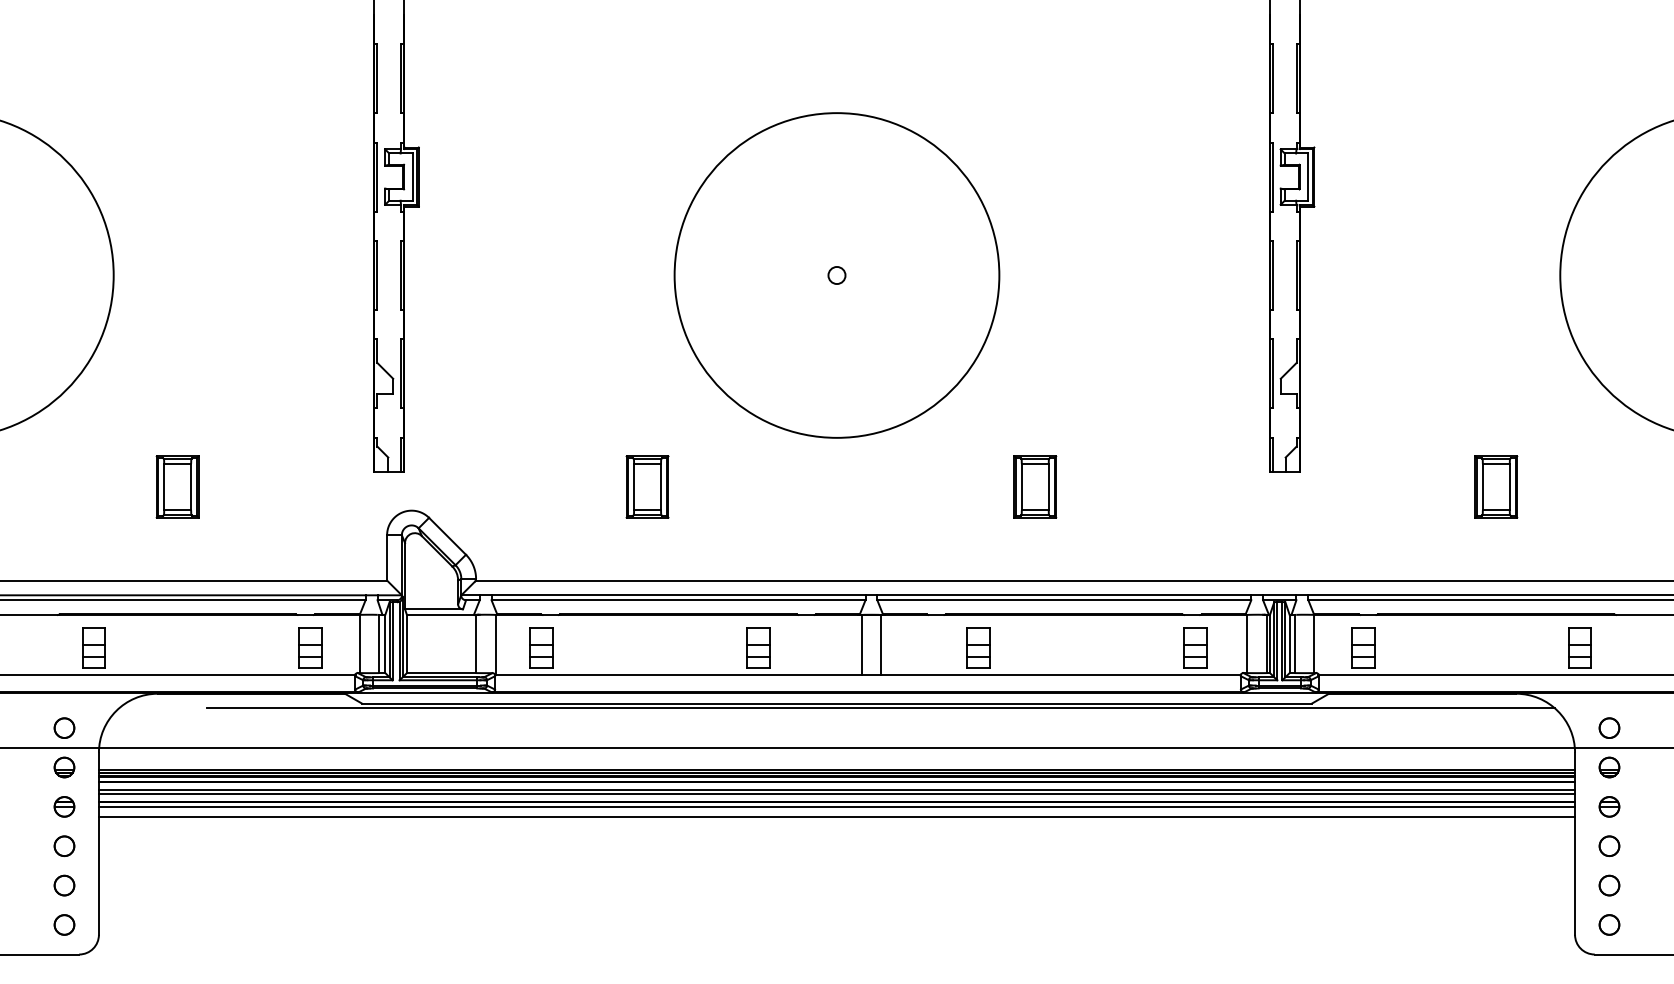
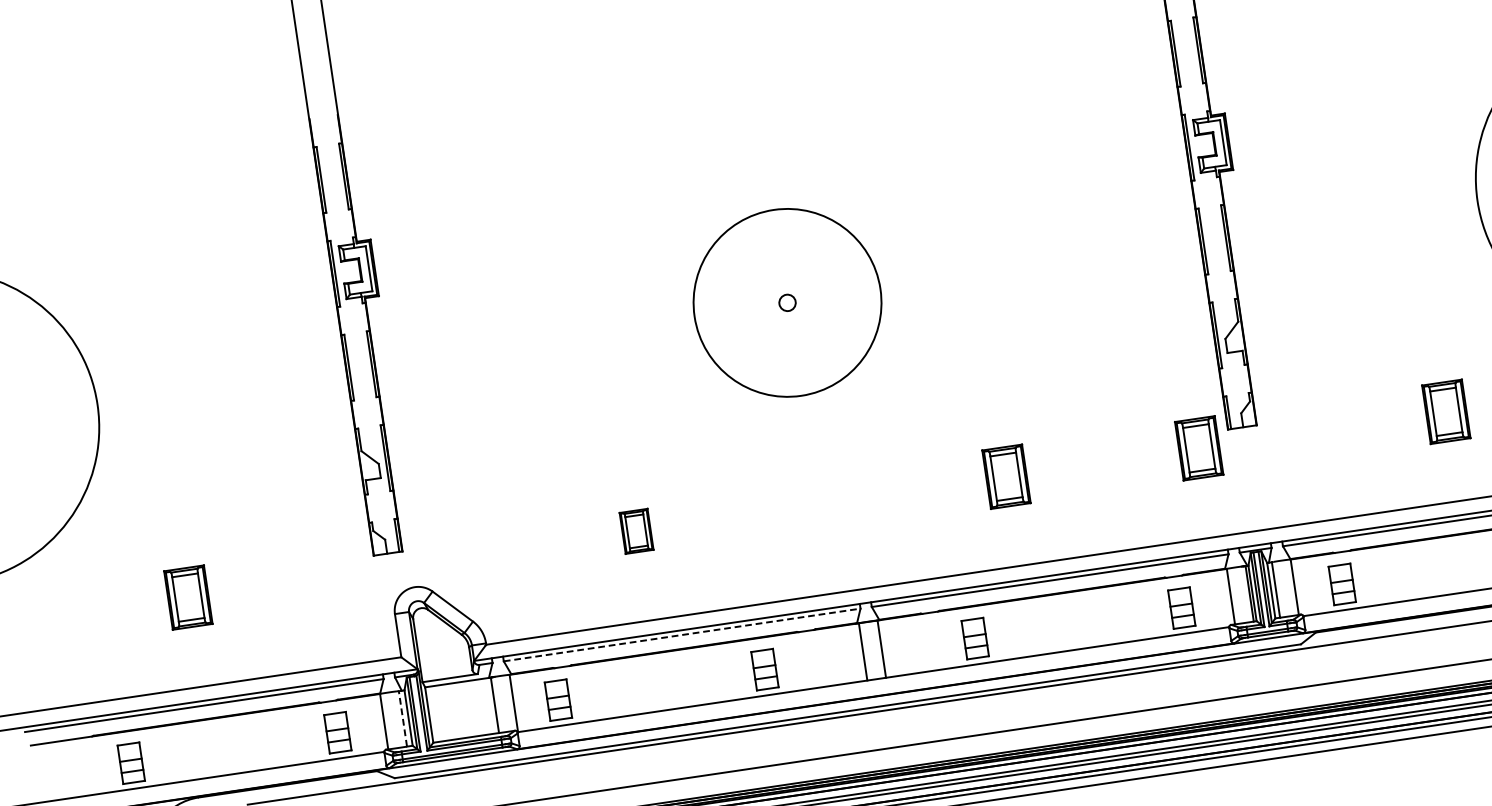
circle: (836, 275) -> (787, 302), size x0.6
part: (647, 486) -> (636, 530), size x0.7
part: (1237, 486) -> (1199, 447), added
line: (678, 600) -> (682, 635), solid -> dashed
line: (379, 643) -> (402, 718), solid -> dashed

